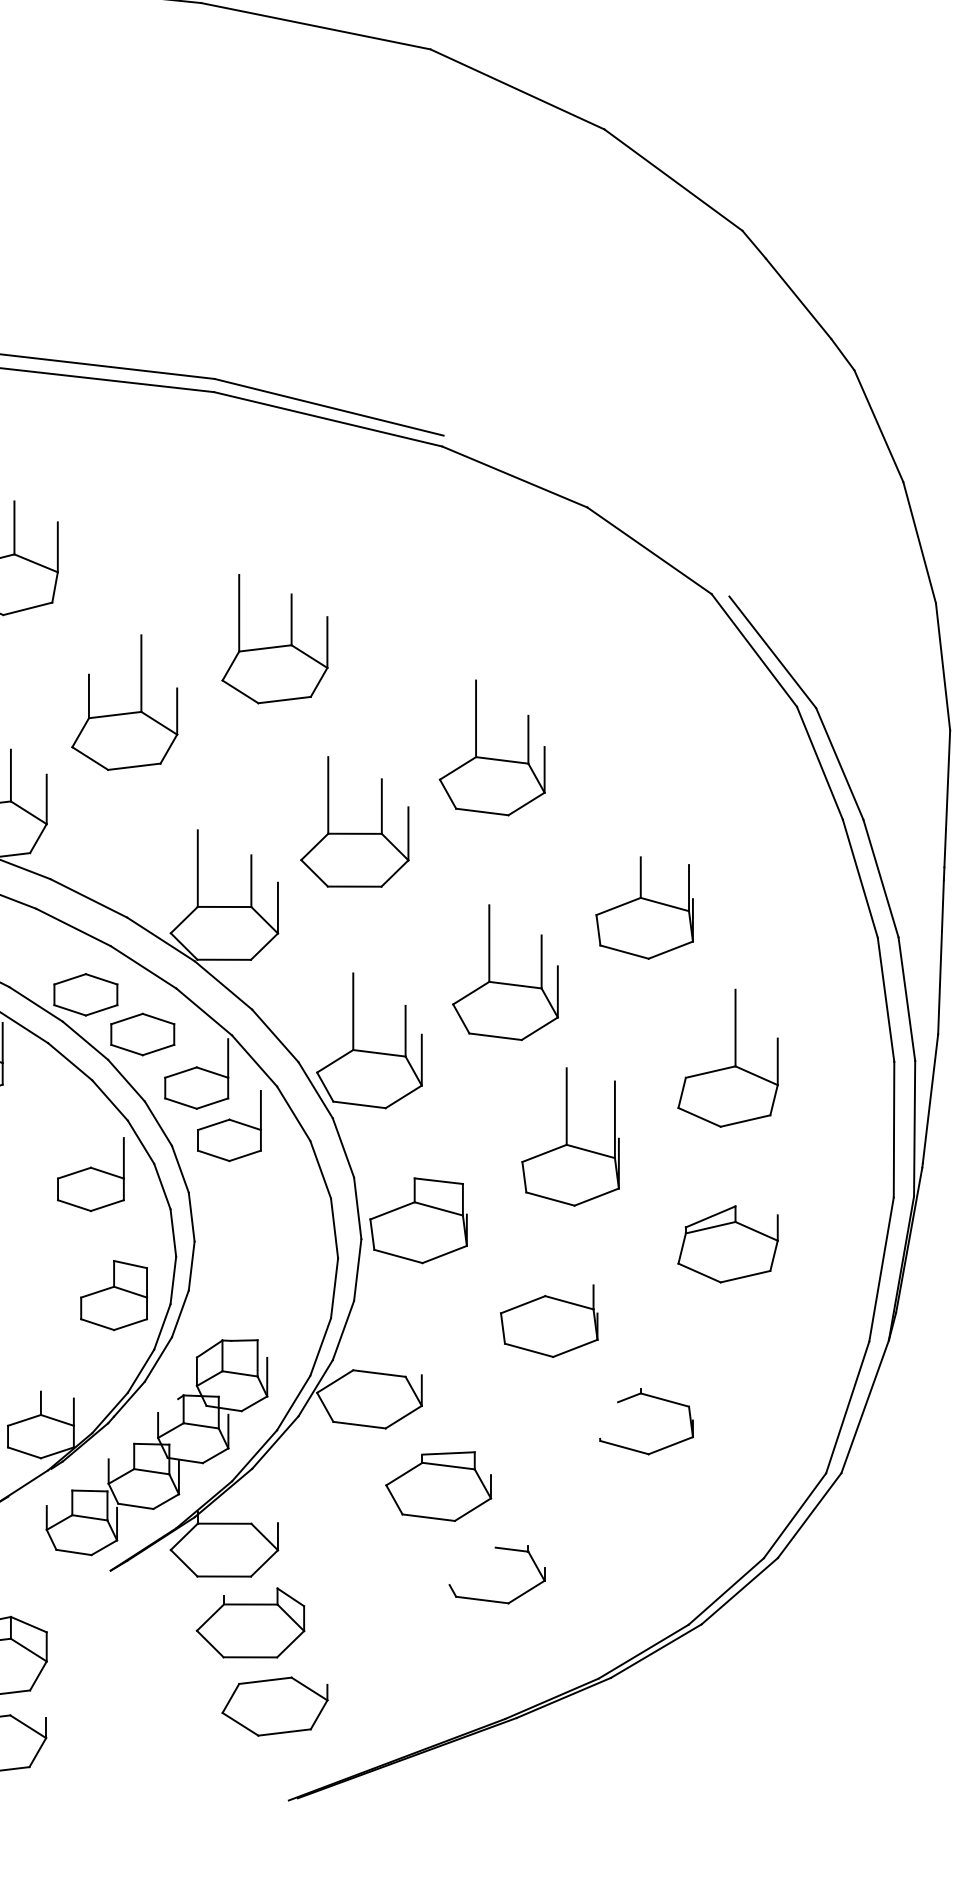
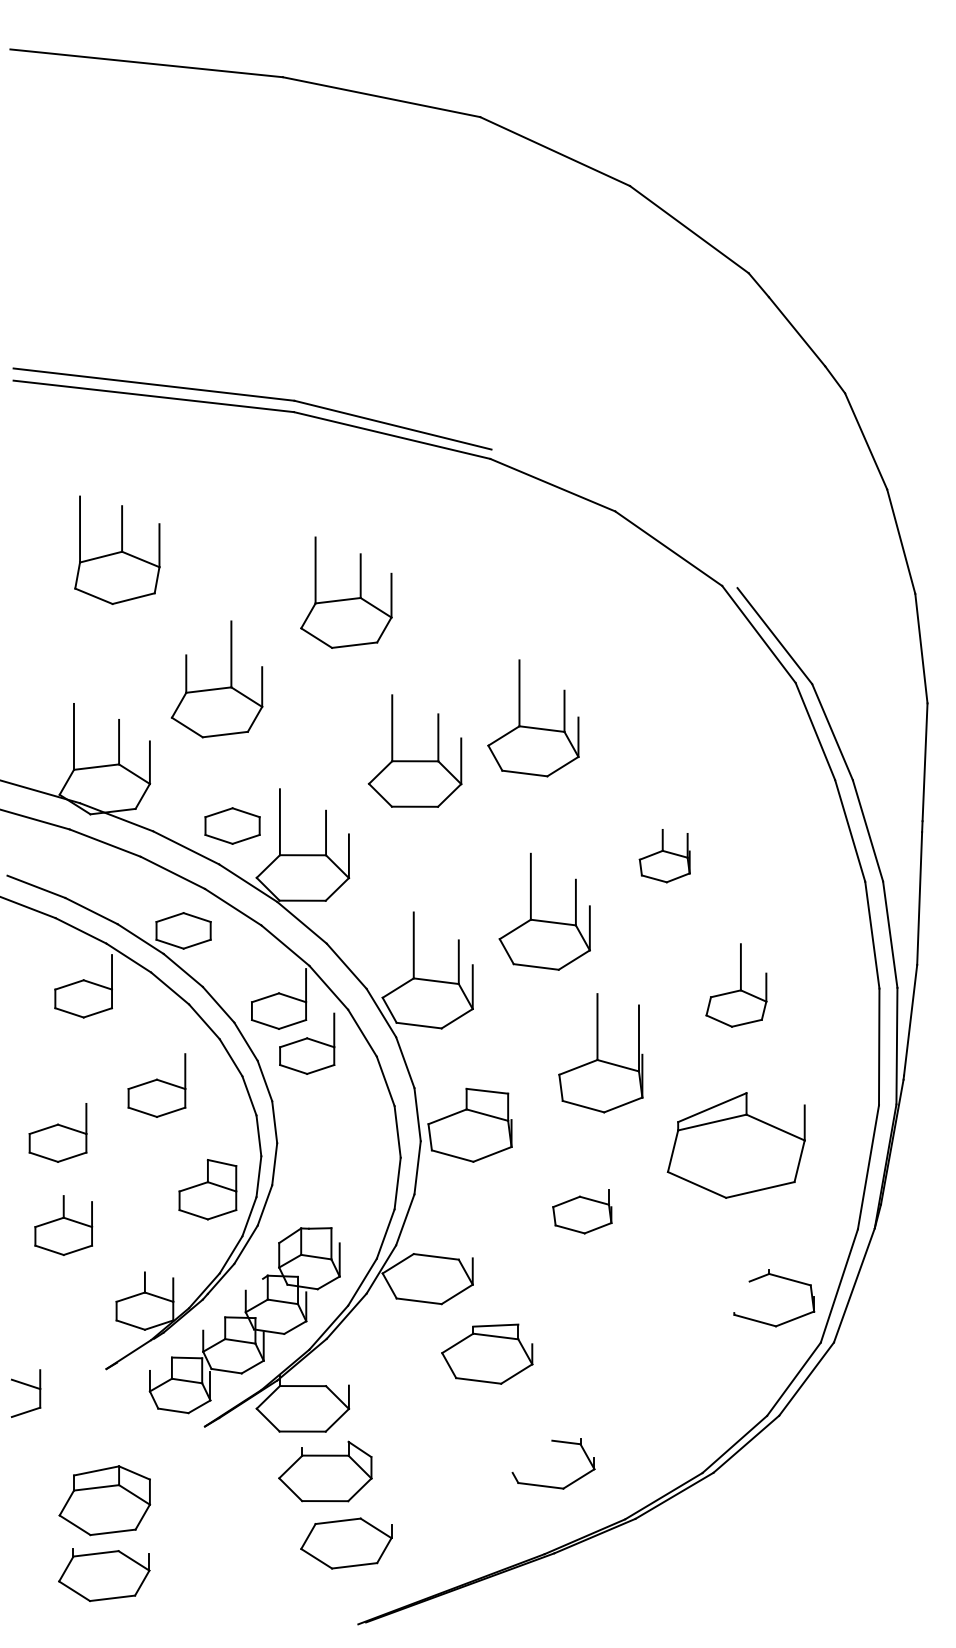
part: (275, 638) -> (346, 592), moved
part: (354, 832) -> (414, 760), moved
part: (644, 907) -> (664, 855), size x0.6
part: (142, 1033) -> (232, 825), moved
part: (728, 1058) -> (736, 985), size x0.7
part: (90, 1174) -> (156, 1085), moved
part: (728, 1244) -> (736, 1145), size x1.6
part: (548, 1320) -> (581, 1211), size x0.7
part: (655, 1398) -> (781, 1278), moved
part: (500, 1549) -> (556, 1442), moved

